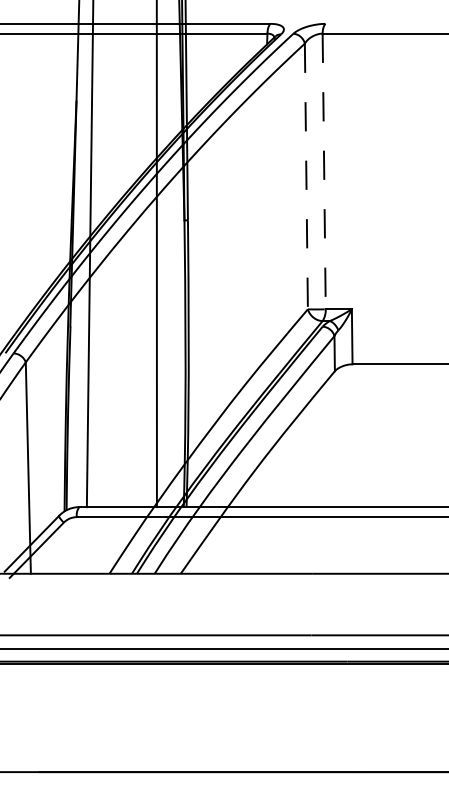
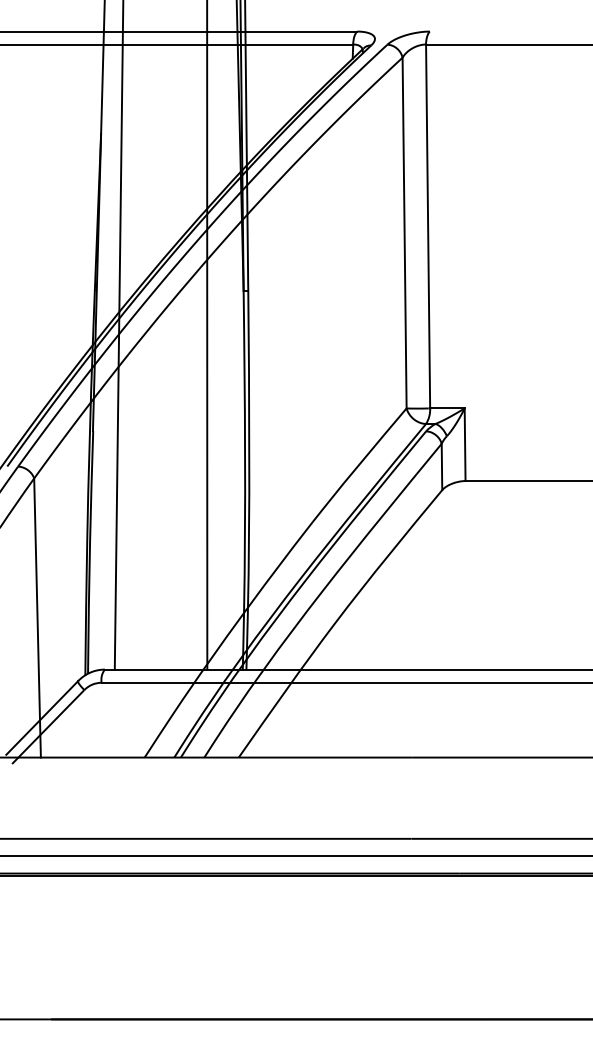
line: (324, 171) -> (428, 226), dashed -> solid
line: (306, 176) -> (404, 233), dashed -> solid

